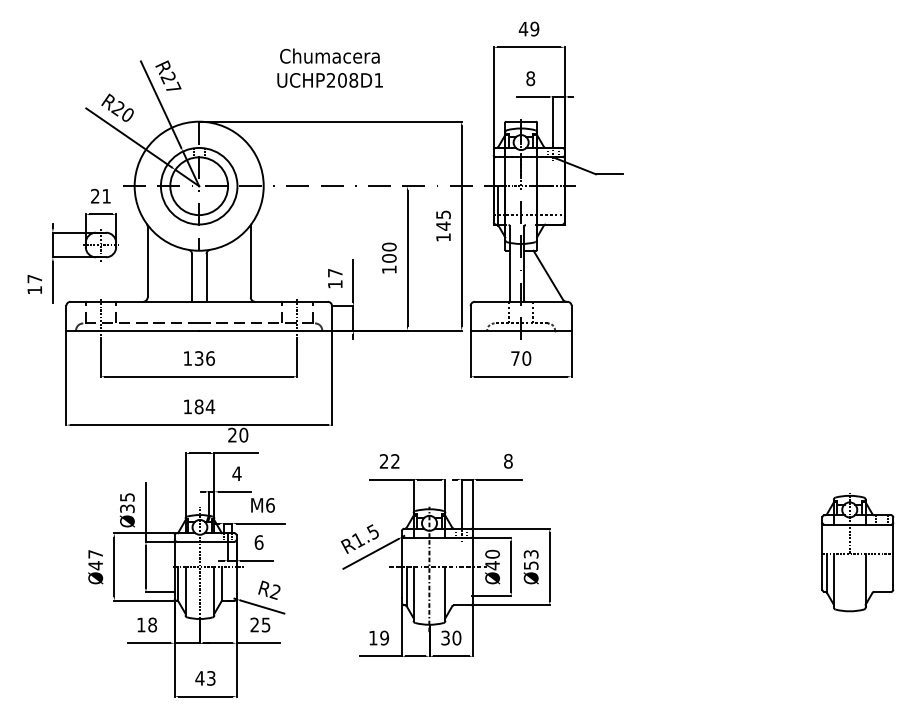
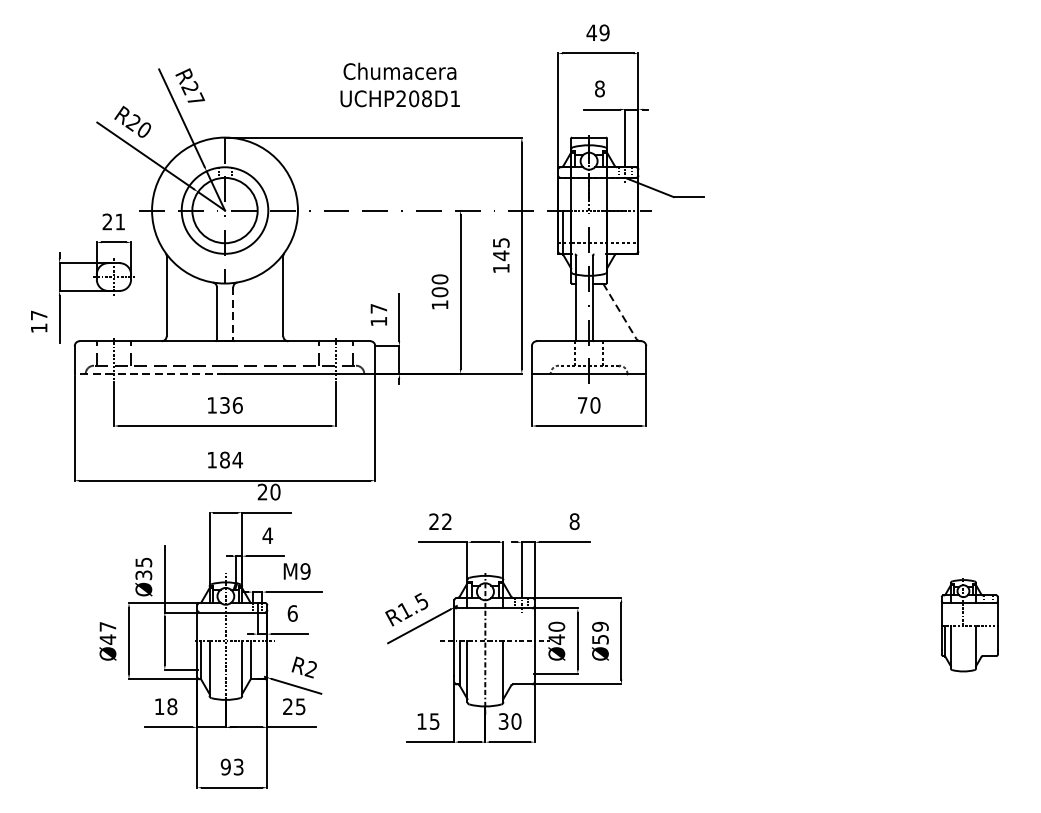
text: (329, 67) -> (399, 84), moved
line: (548, 275) -> (620, 311), solid -> dashed
line: (206, 278) -> (233, 314), solid -> dashed
line: (132, 330) -> (149, 373), solid -> dashed
text: (270, 505) -> (305, 571), M6 -> M9
part: (857, 552) -> (969, 624), size x0.7
text: (531, 554) -> (600, 627), Ø53 -> Ø59
text: (384, 637) -> (434, 720), 19 -> 15
text: (199, 678) -> (225, 767), 43 -> 93

